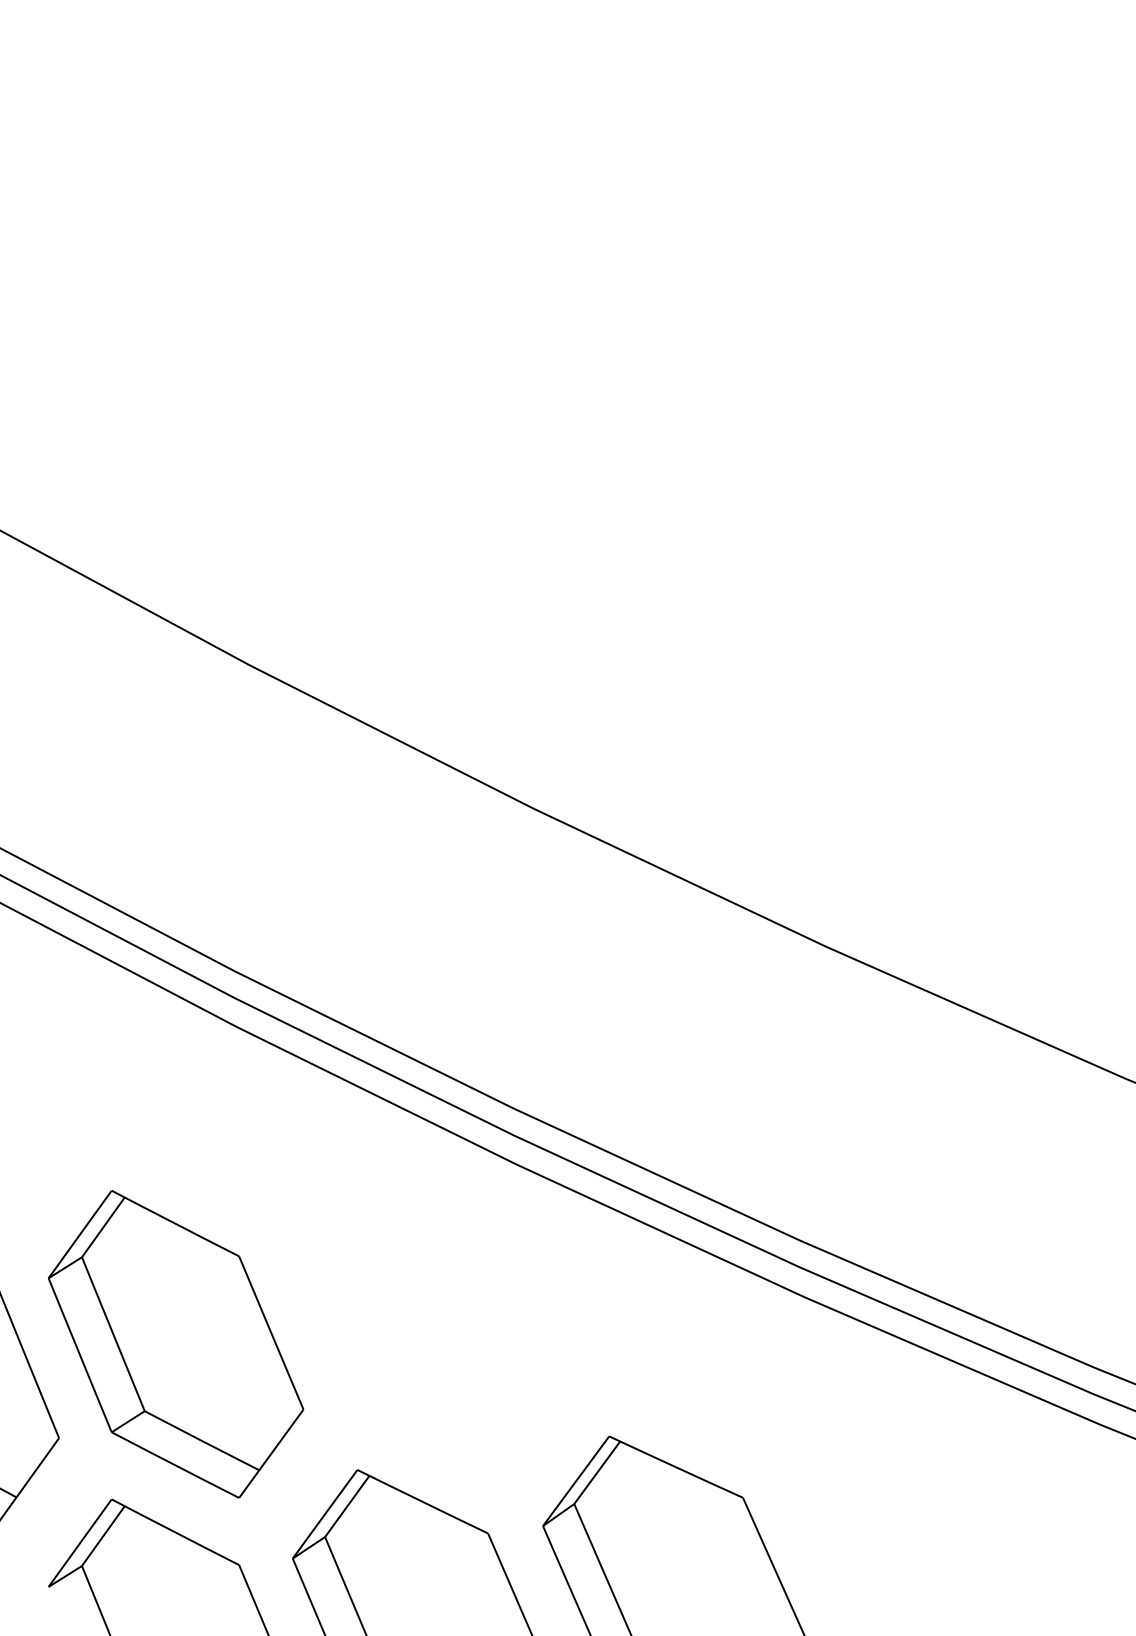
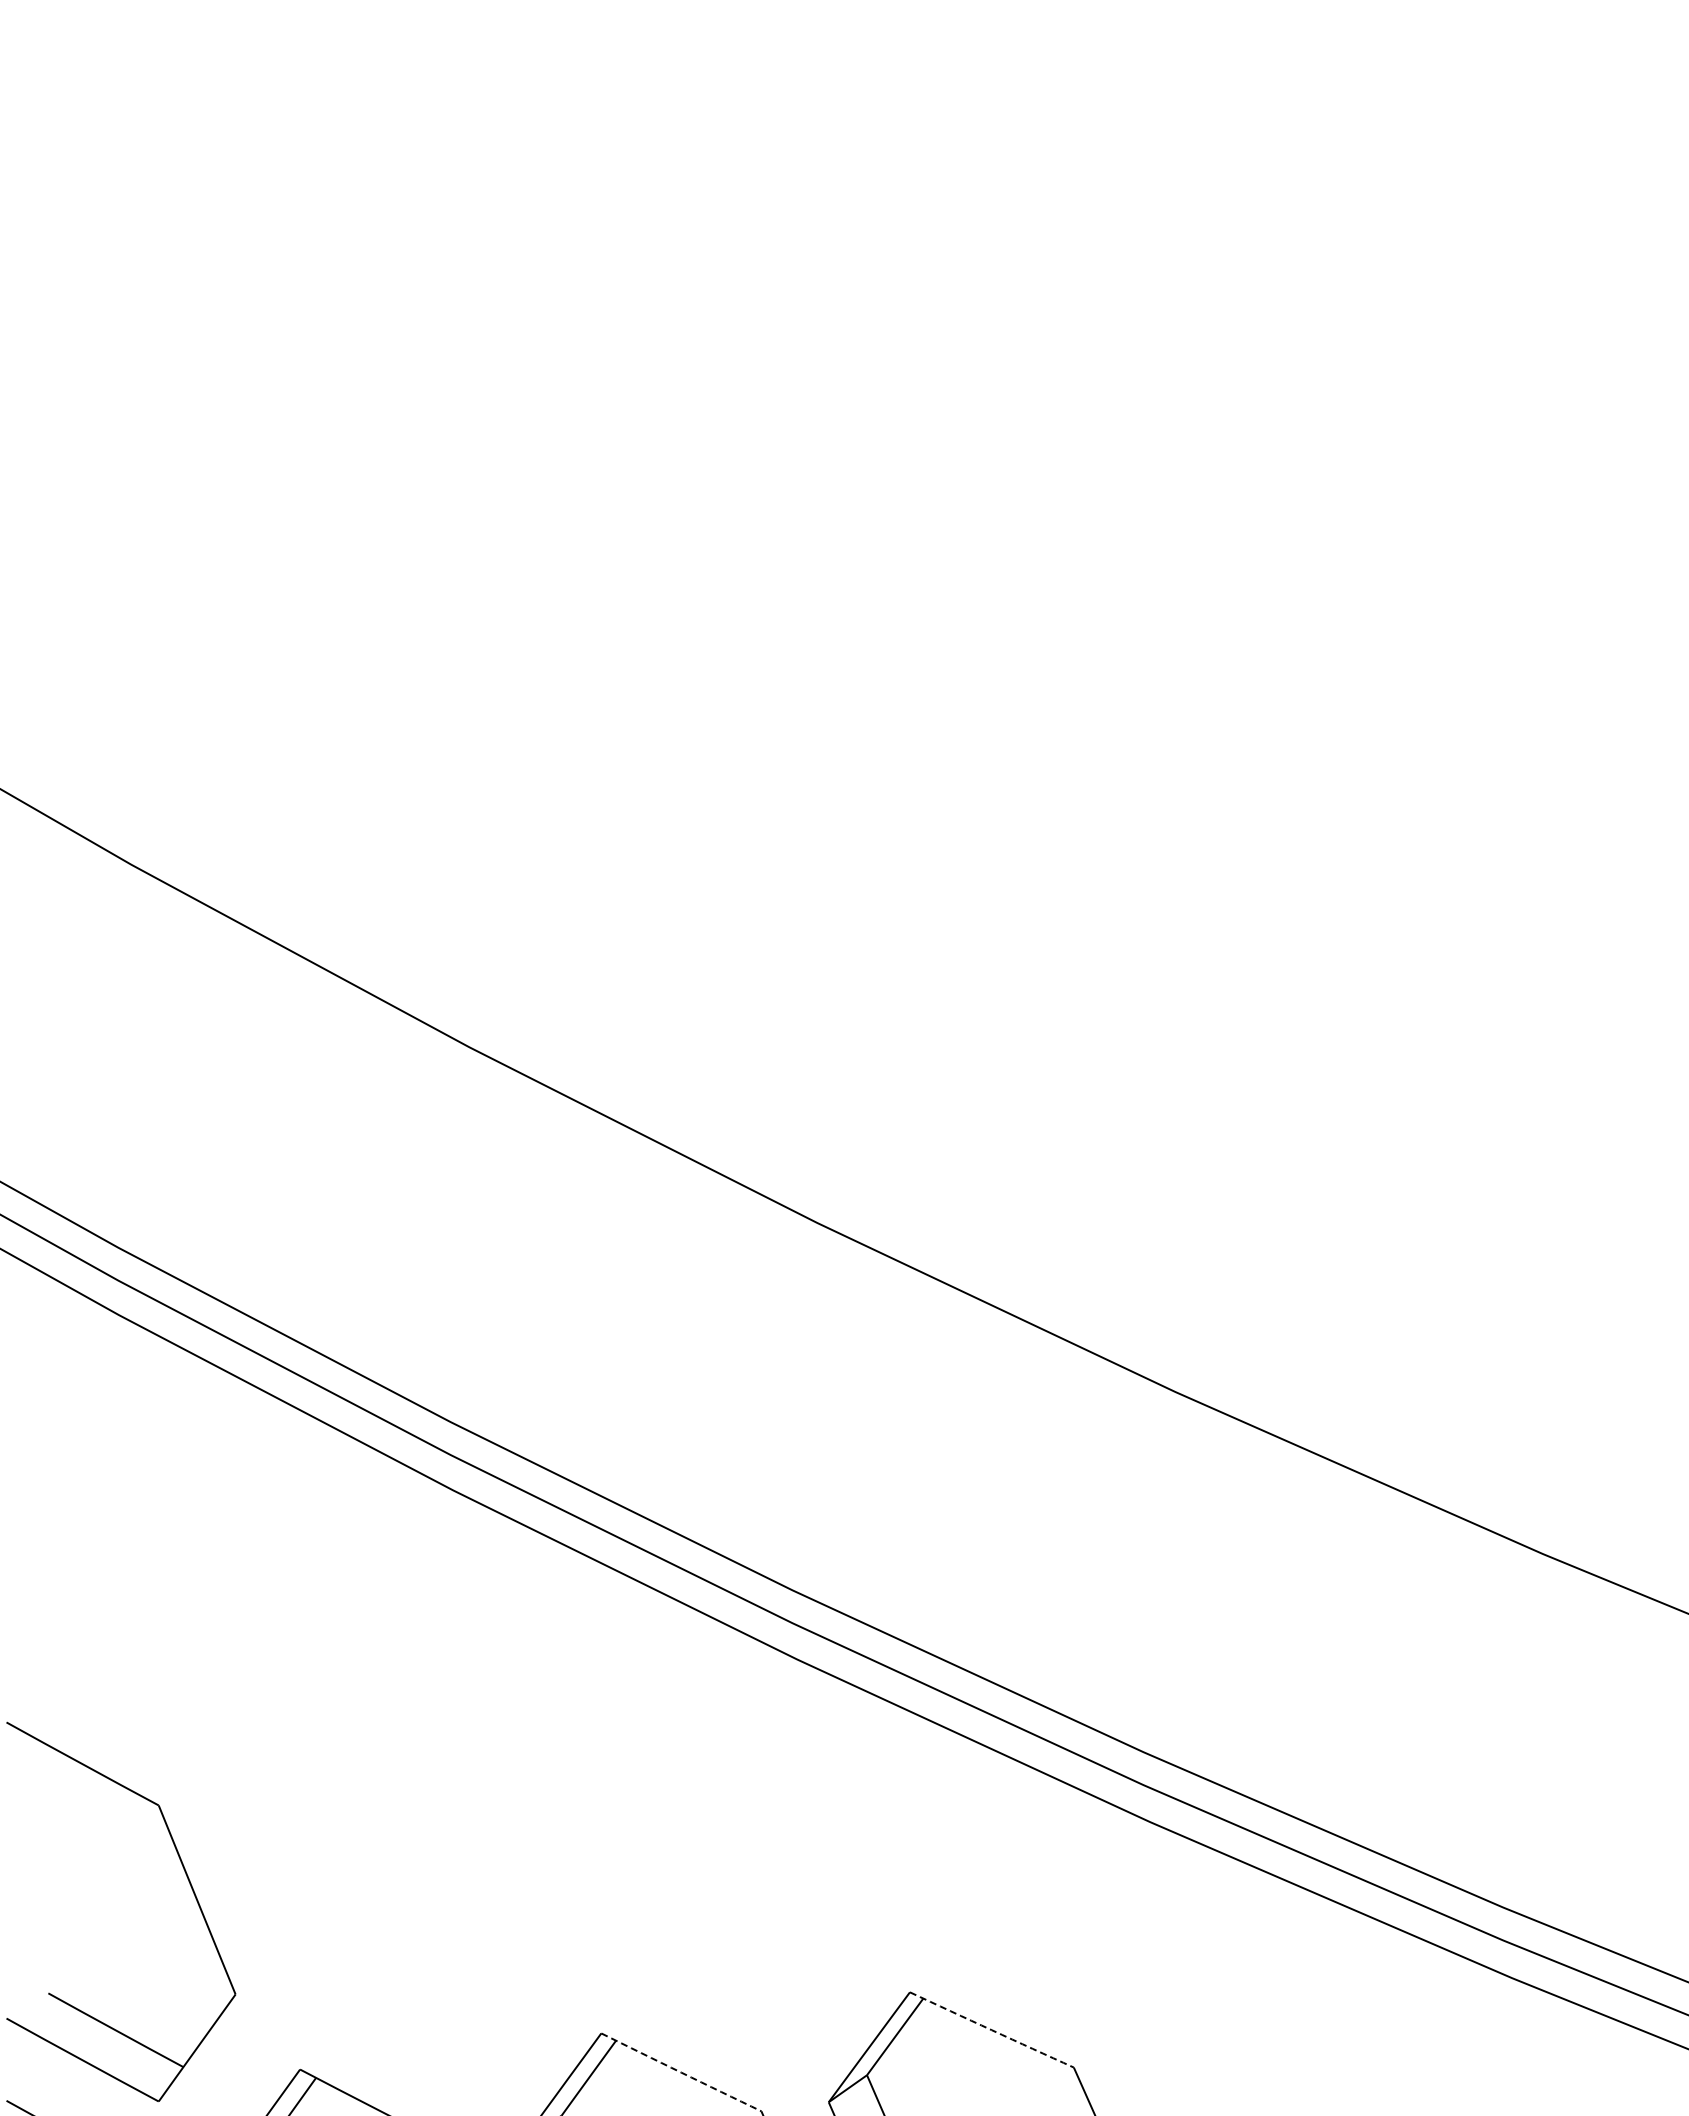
part: (175, 1344) -> (378, 1879), removed
arc: (675, 1467) -> (991, 2030), solid -> dashed
arc: (422, 1501) -> (681, 2072), solid -> dashed

